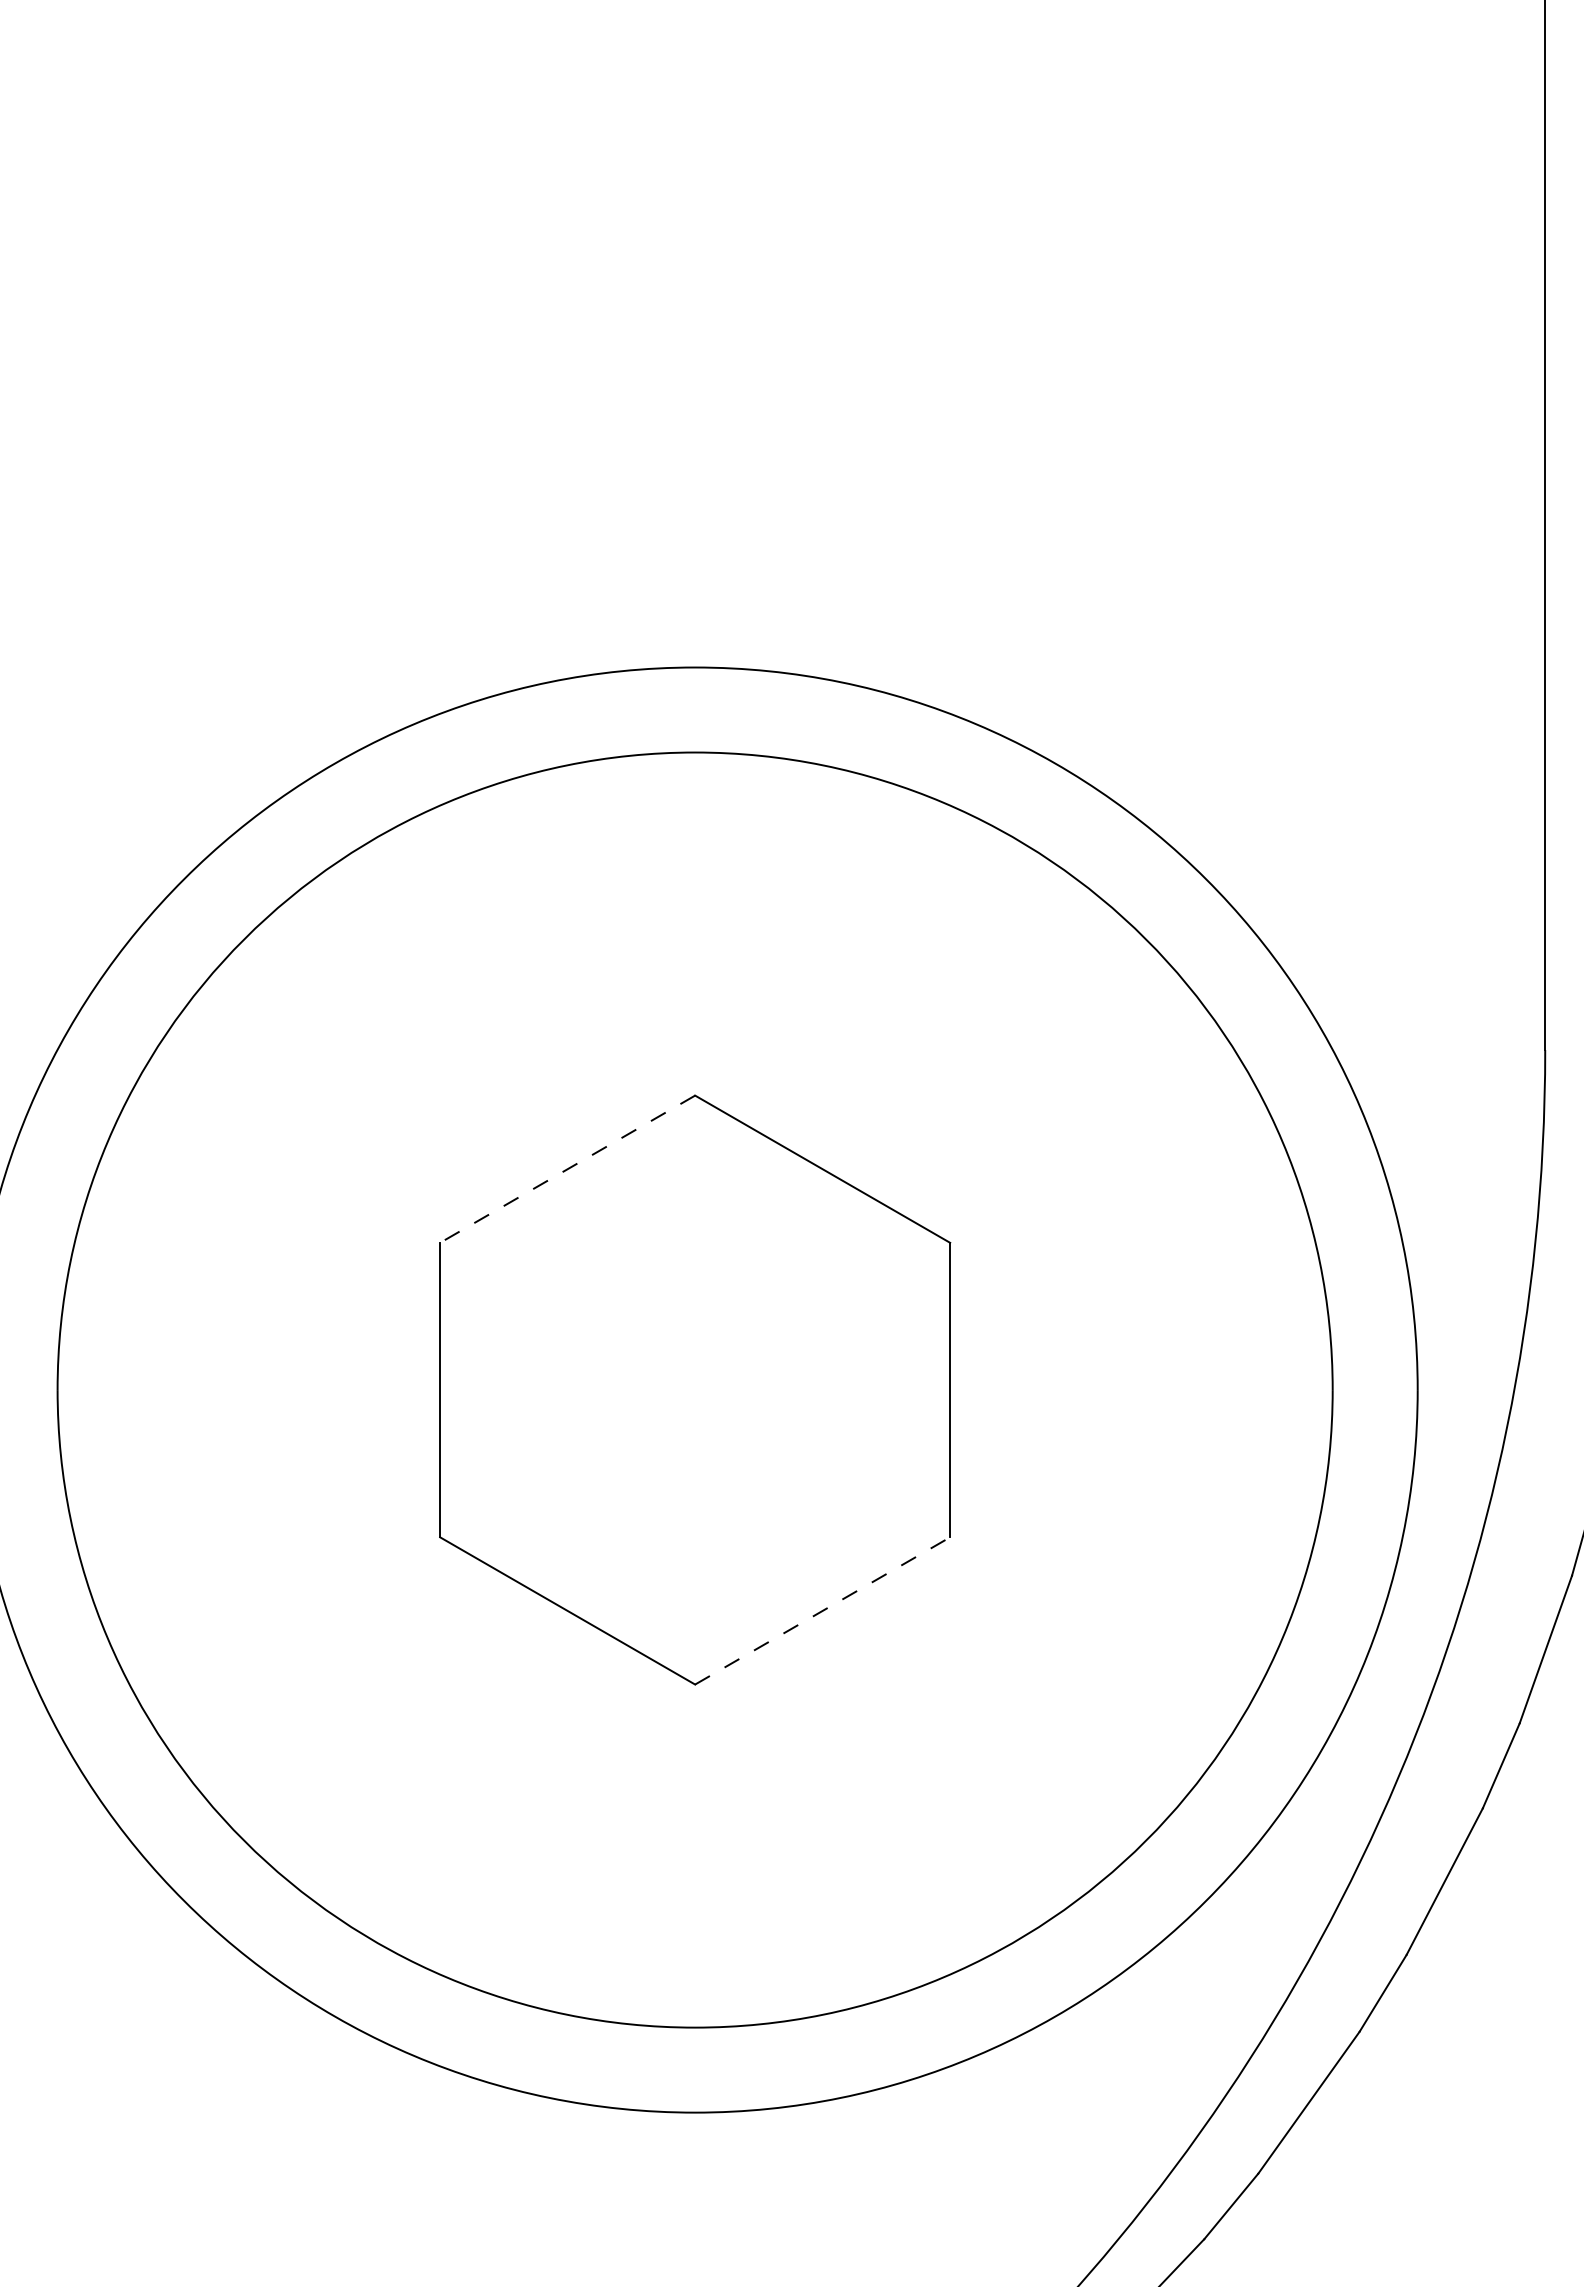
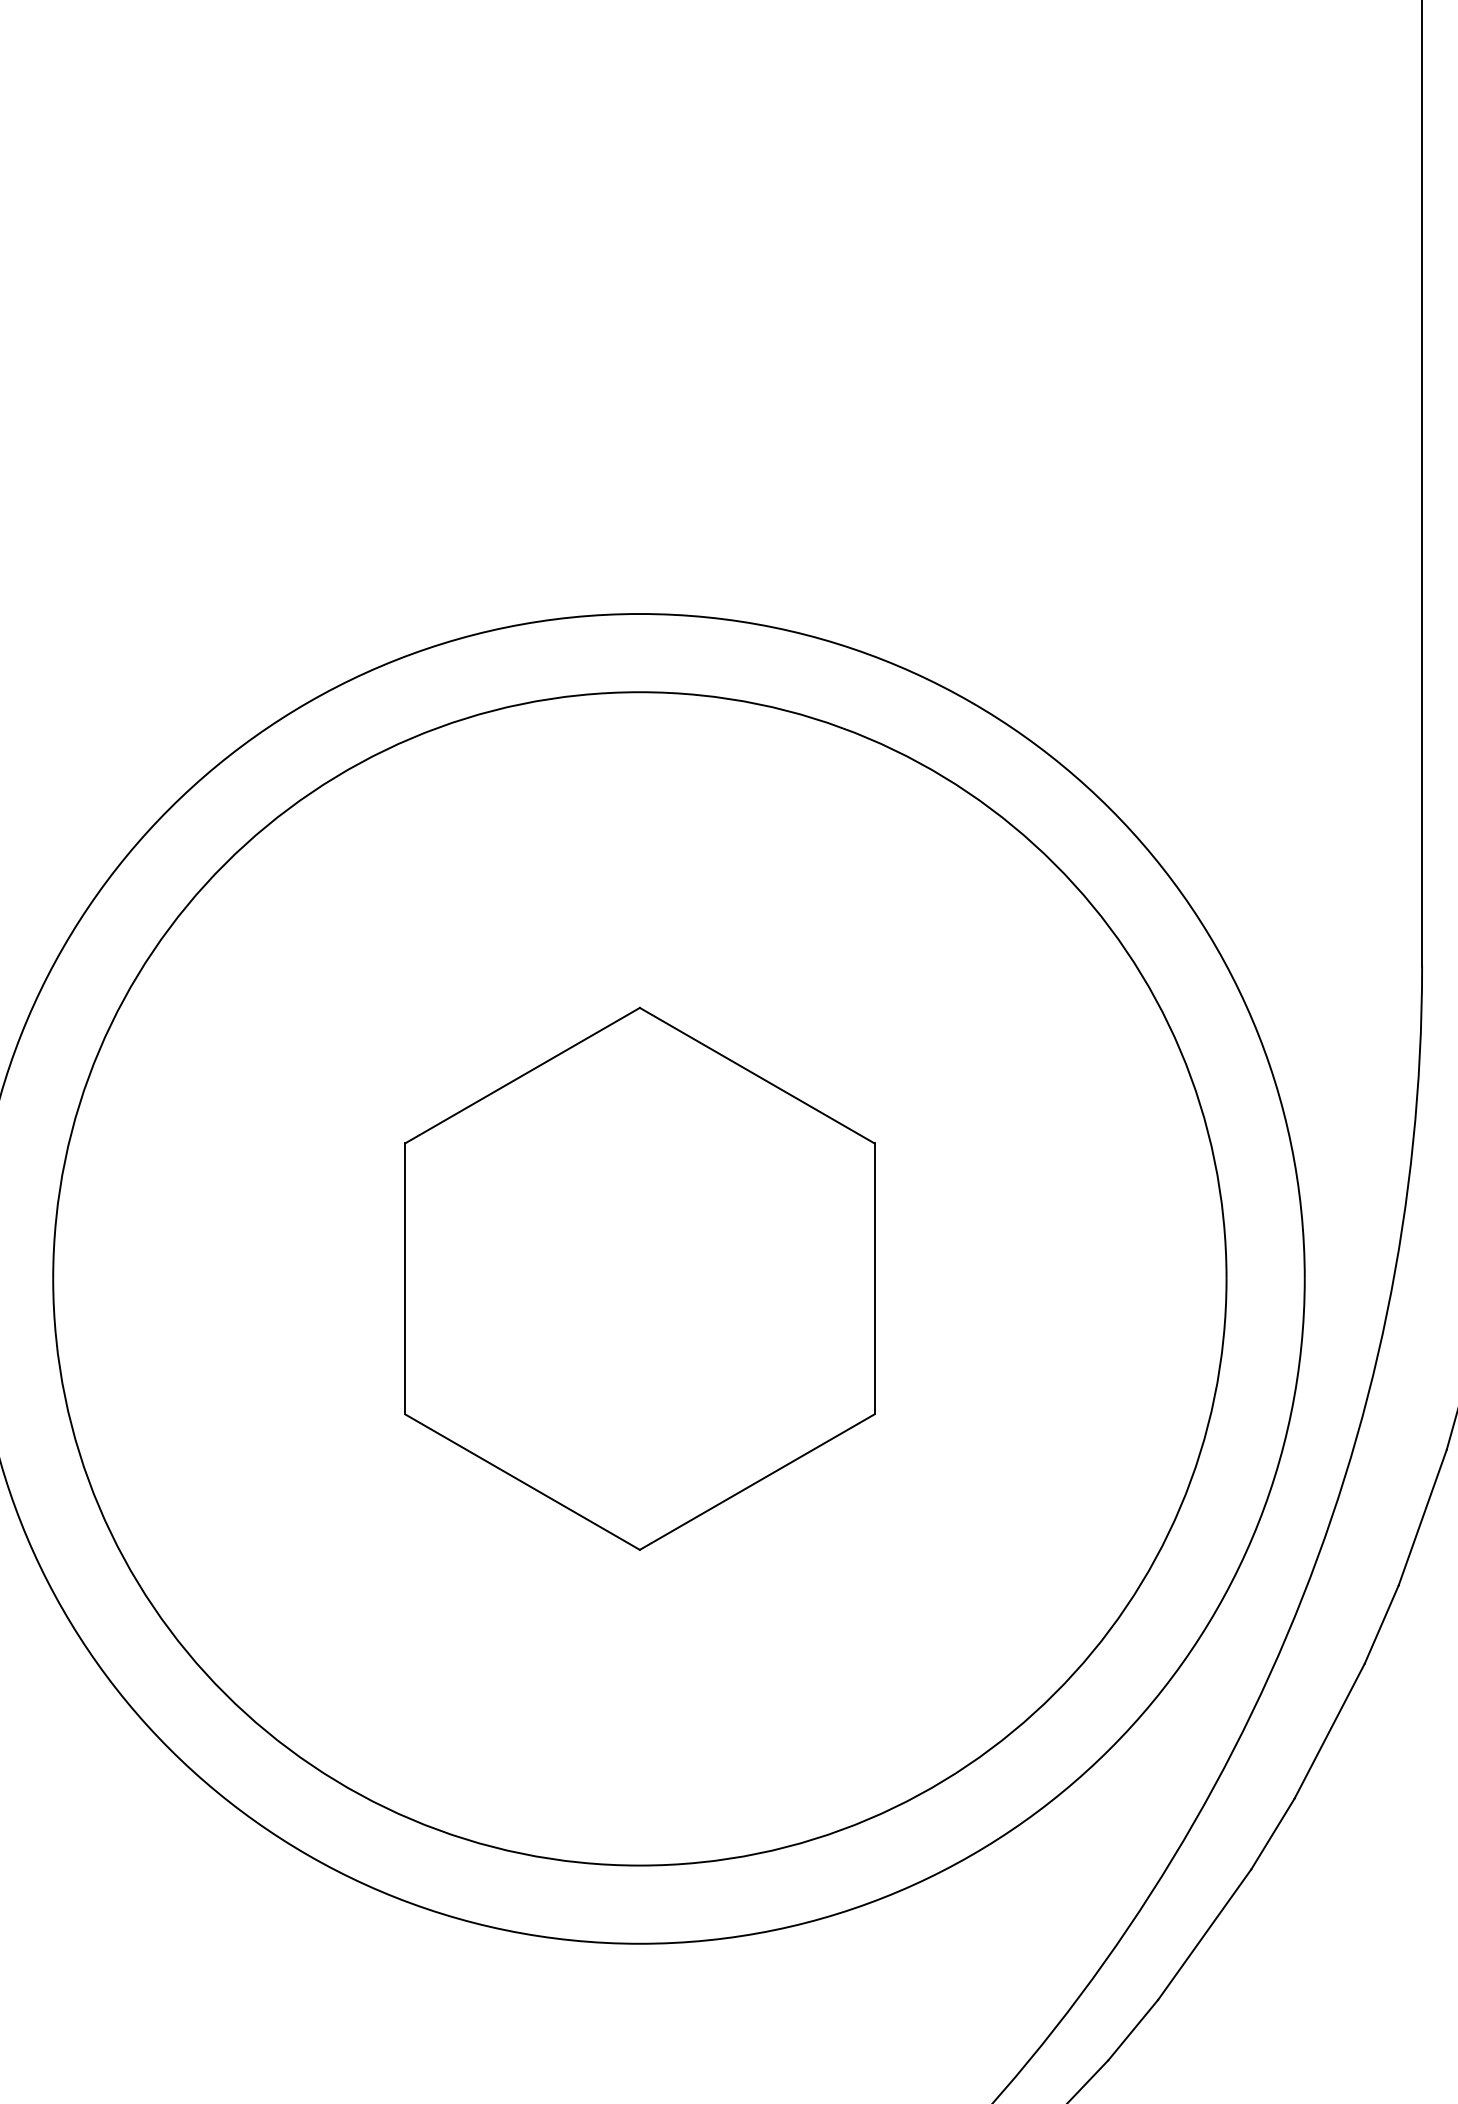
line: (567, 1169) -> (522, 1075), dashed -> solid
line: (823, 1610) -> (757, 1481), dashed -> solid

